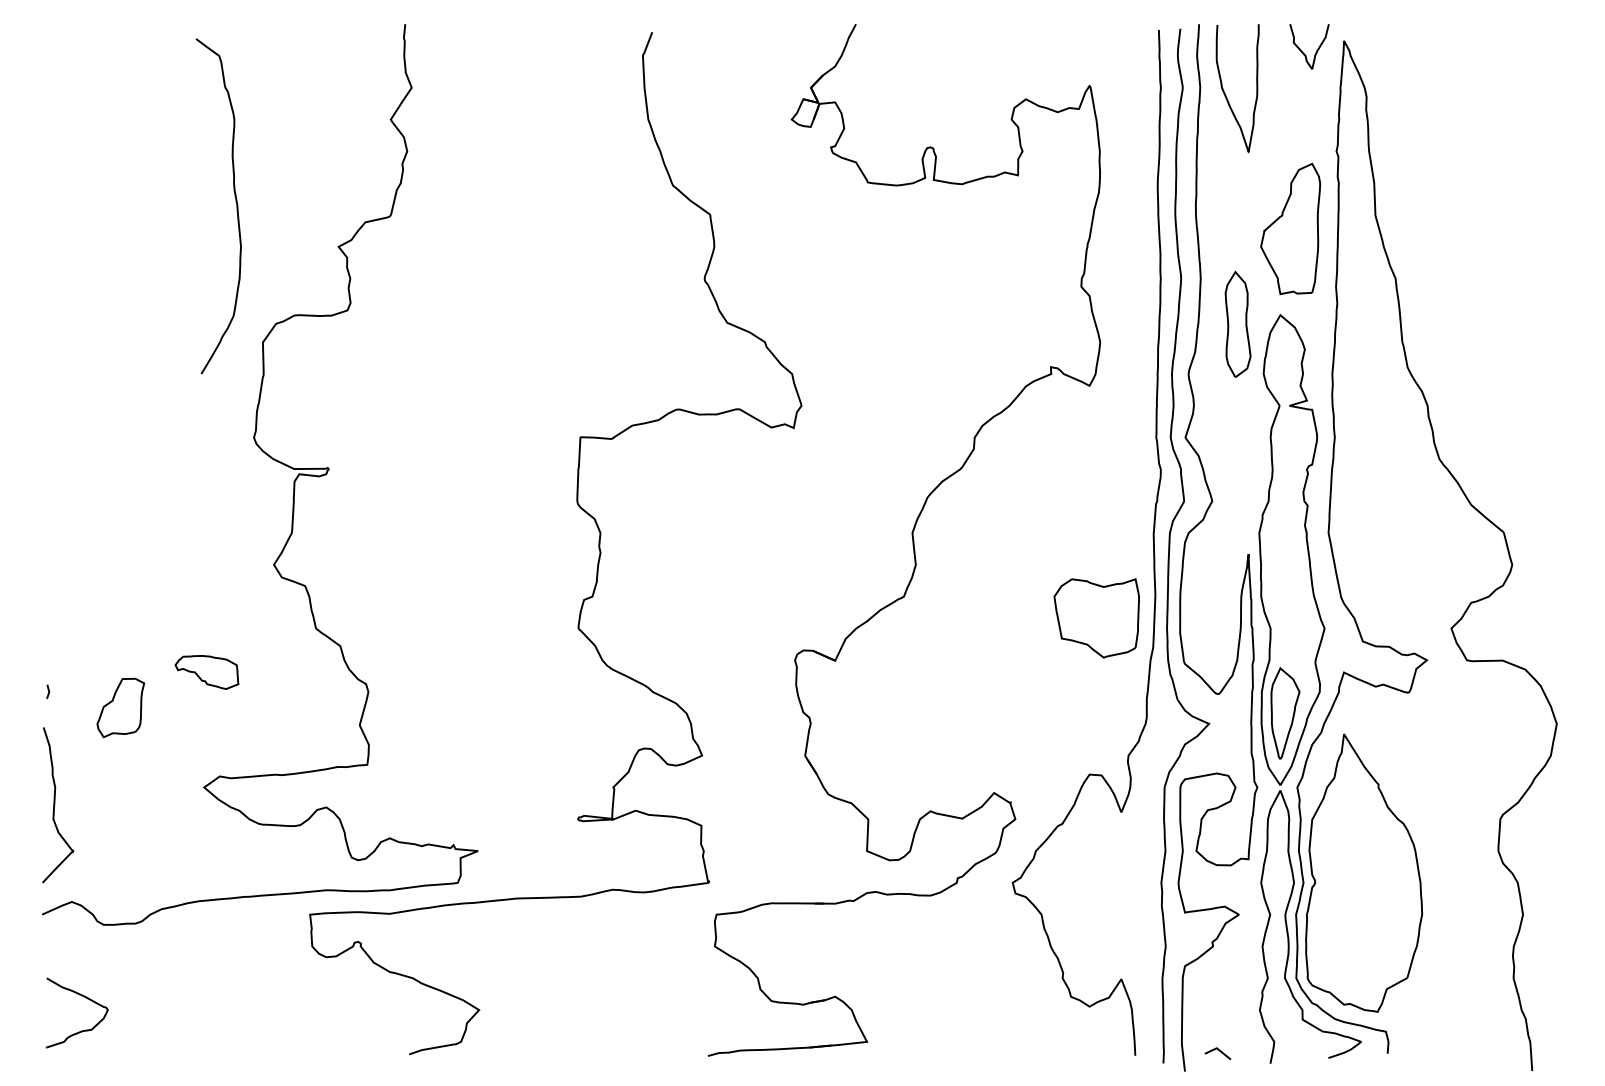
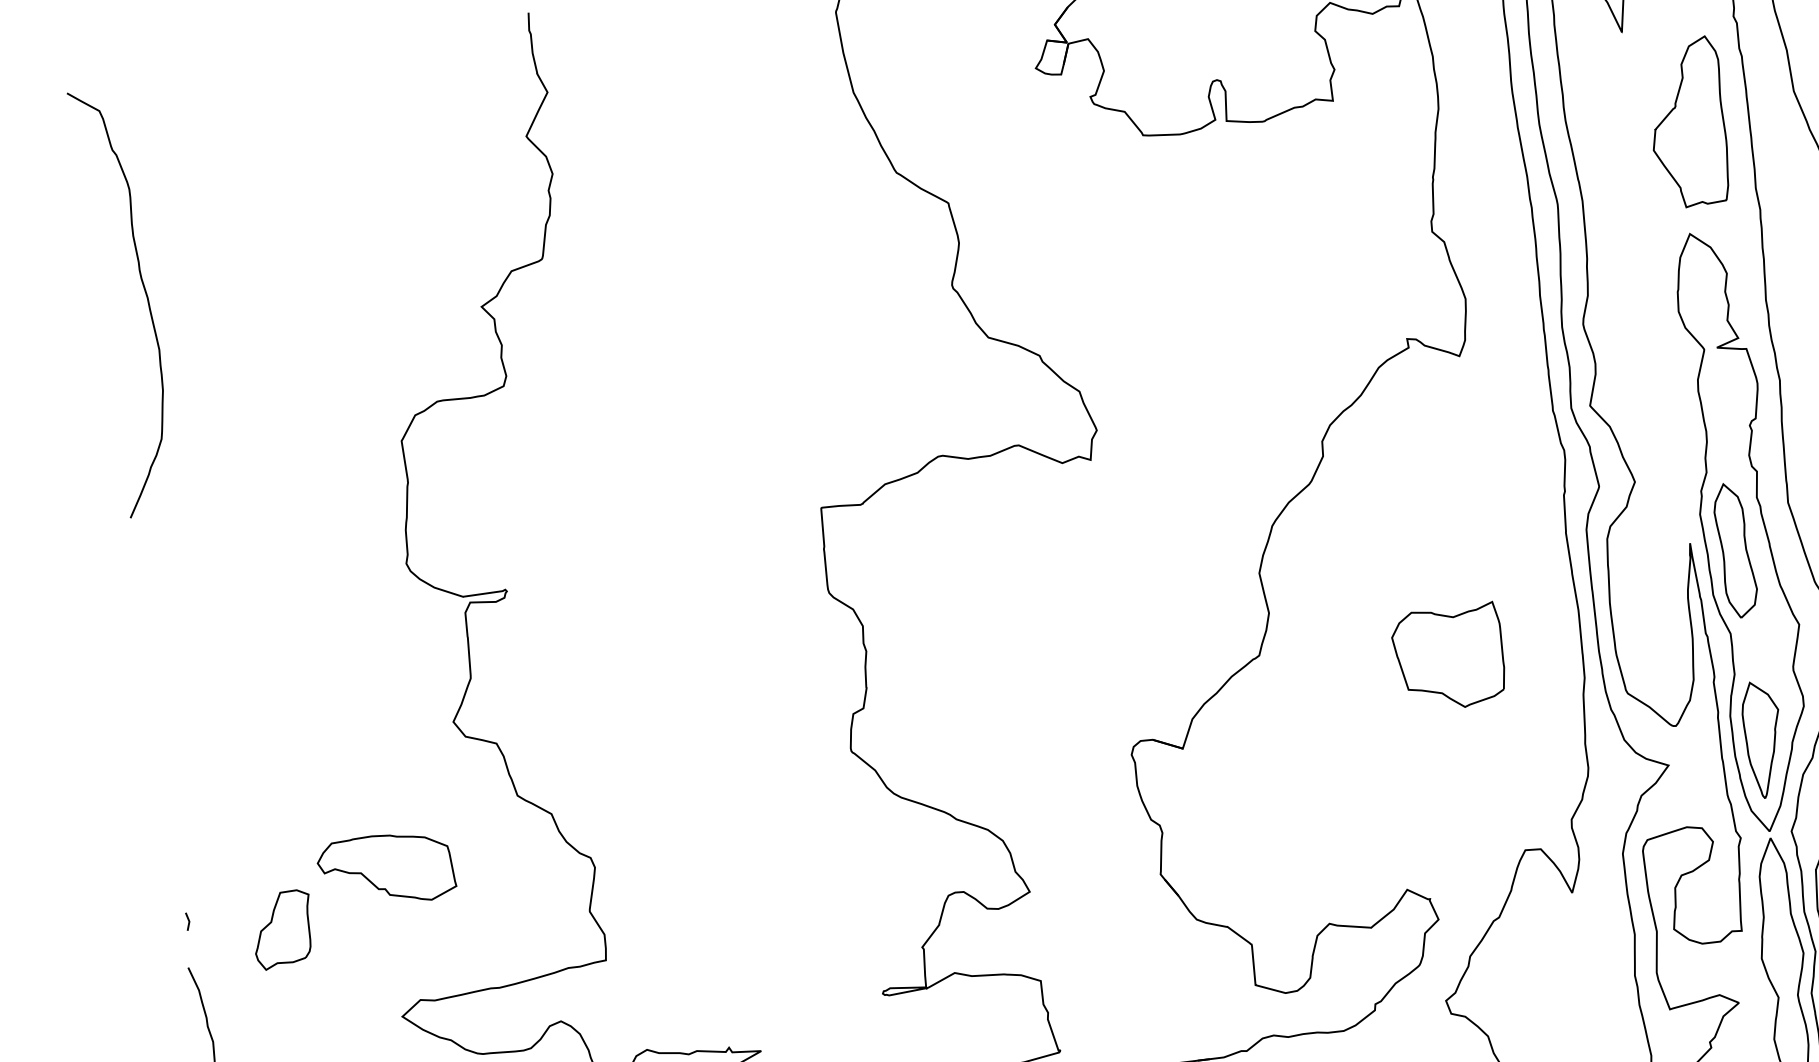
curve: (235, 202) -> (144, 294), moved
part: (1237, 323) -> (1734, 549), moved
part: (1096, 618) -> (1449, 658), moved
part: (206, 672) -> (385, 870), size x1.67

